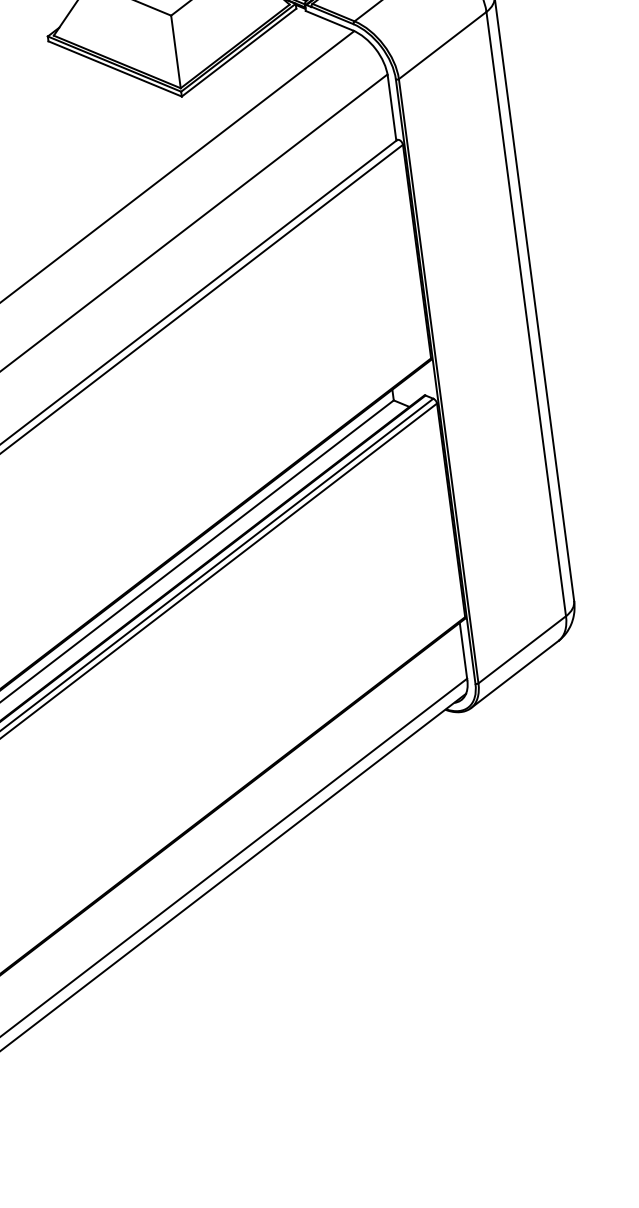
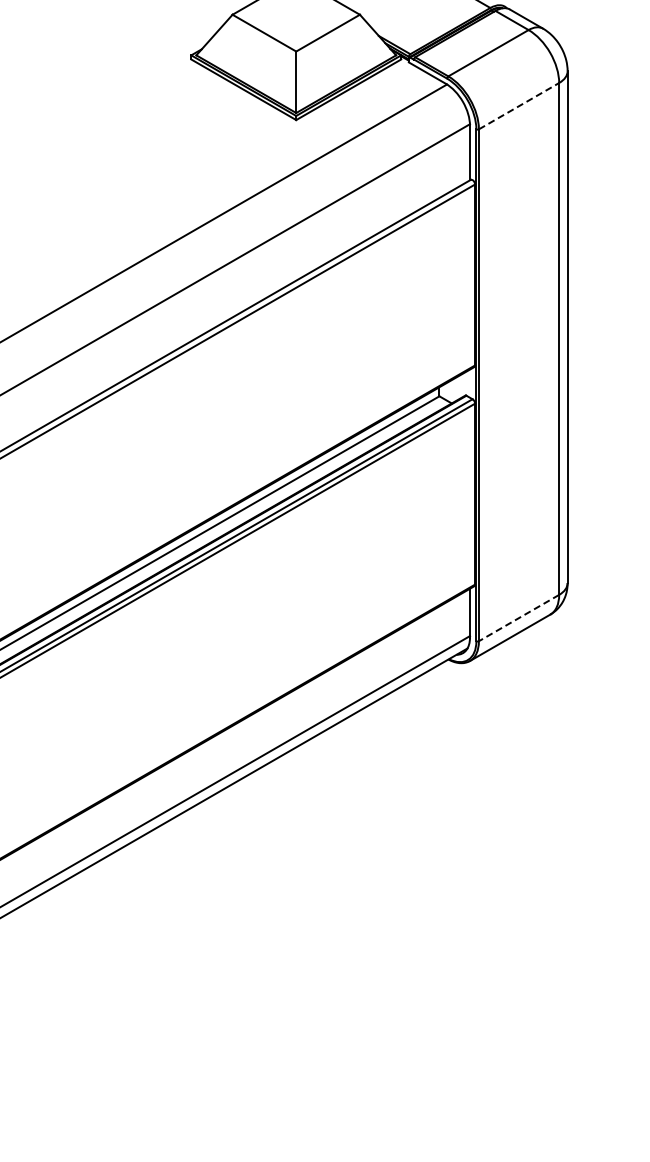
line: (443, 44) -> (519, 105), solid -> dashed
line: (521, 650) -> (518, 618), solid -> dashed

